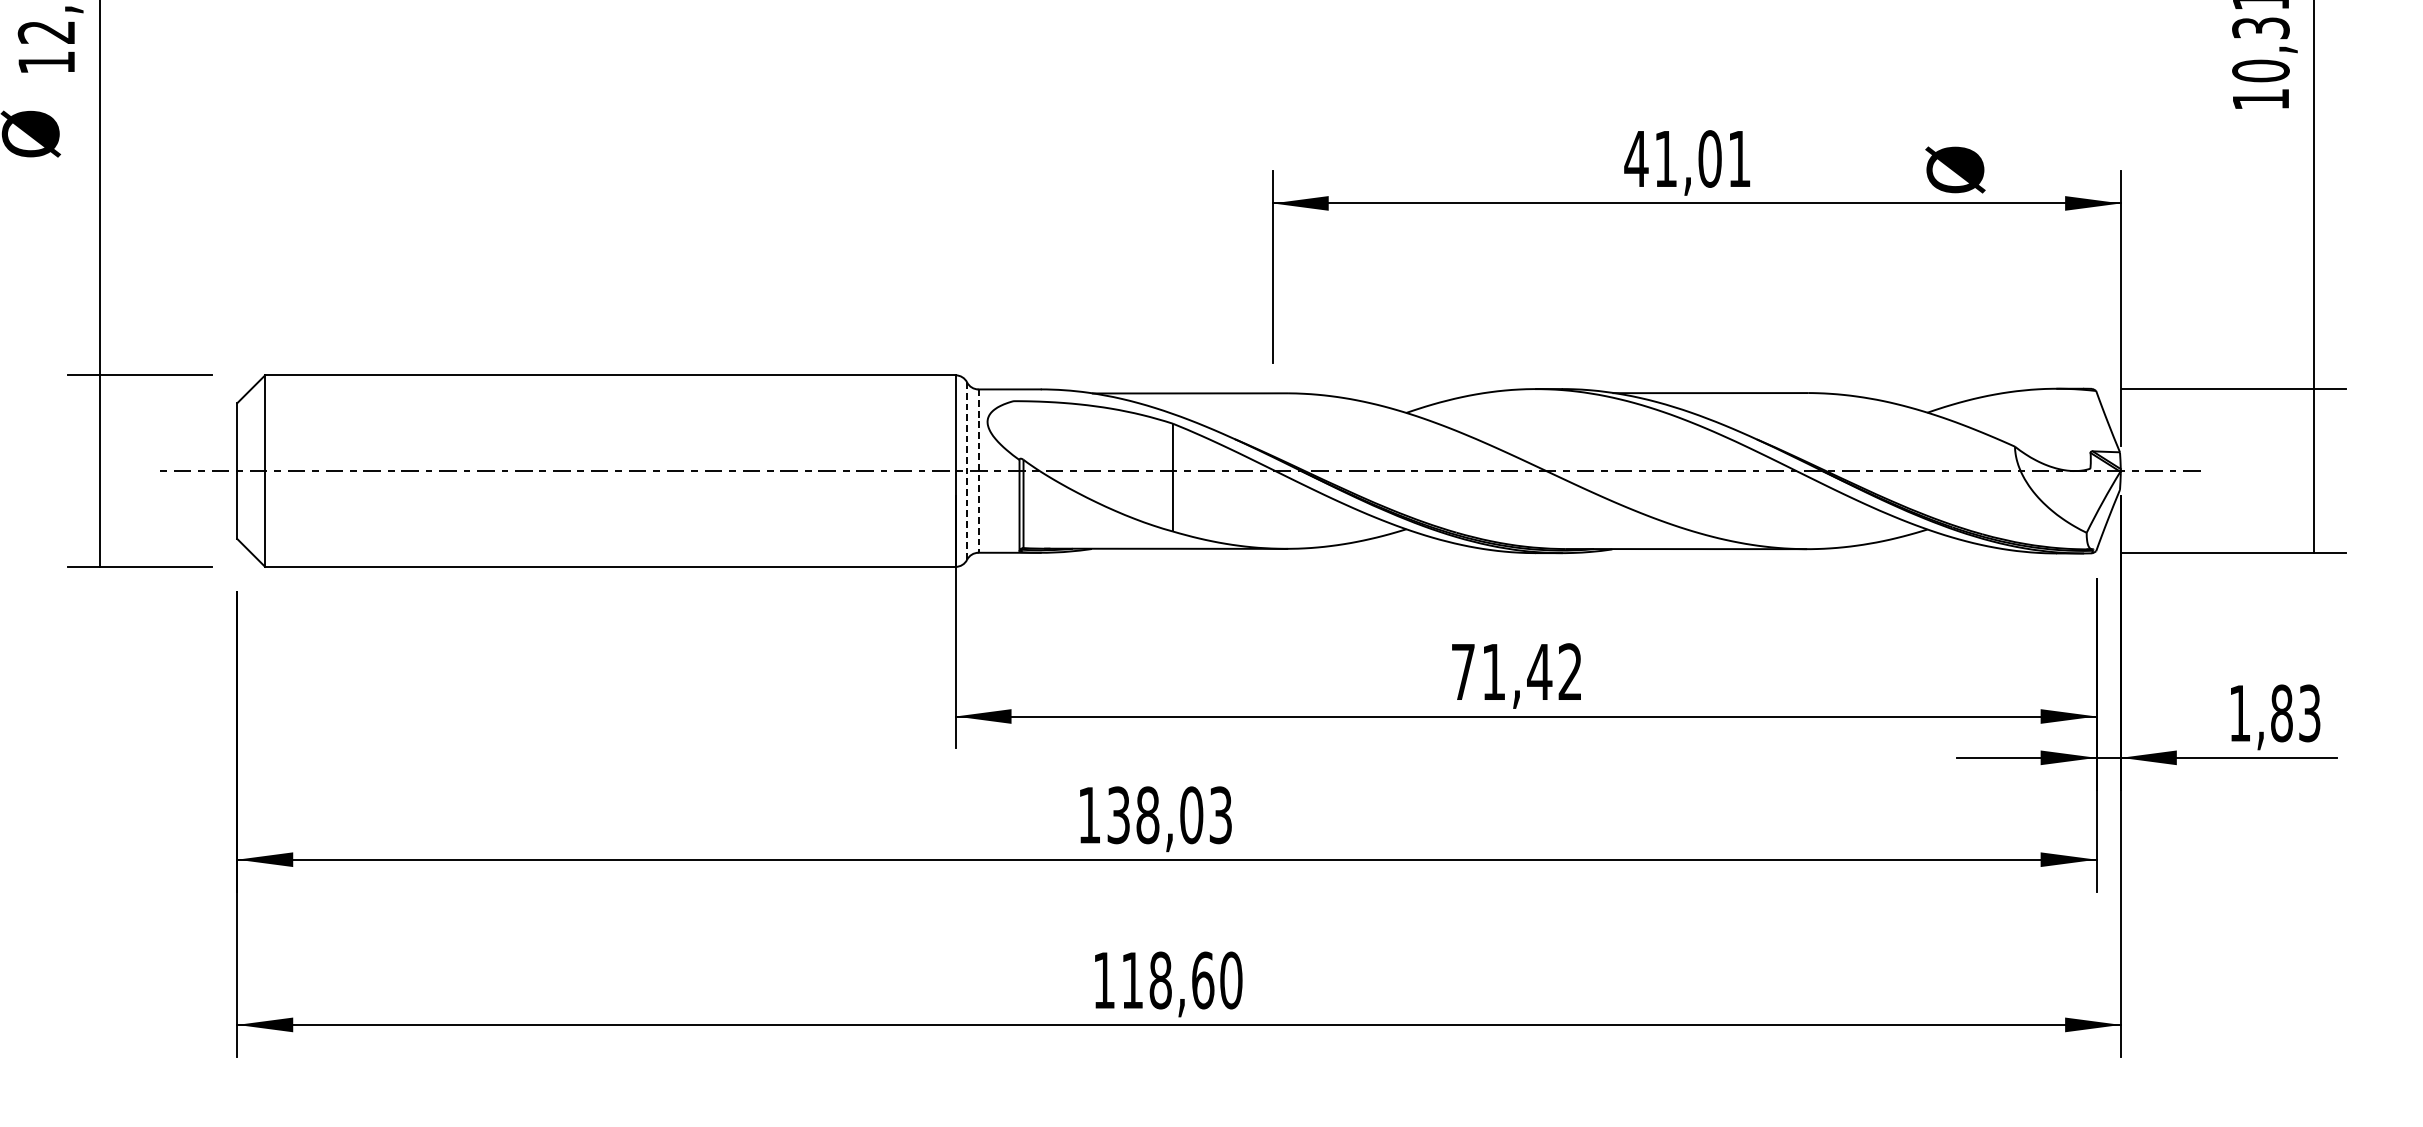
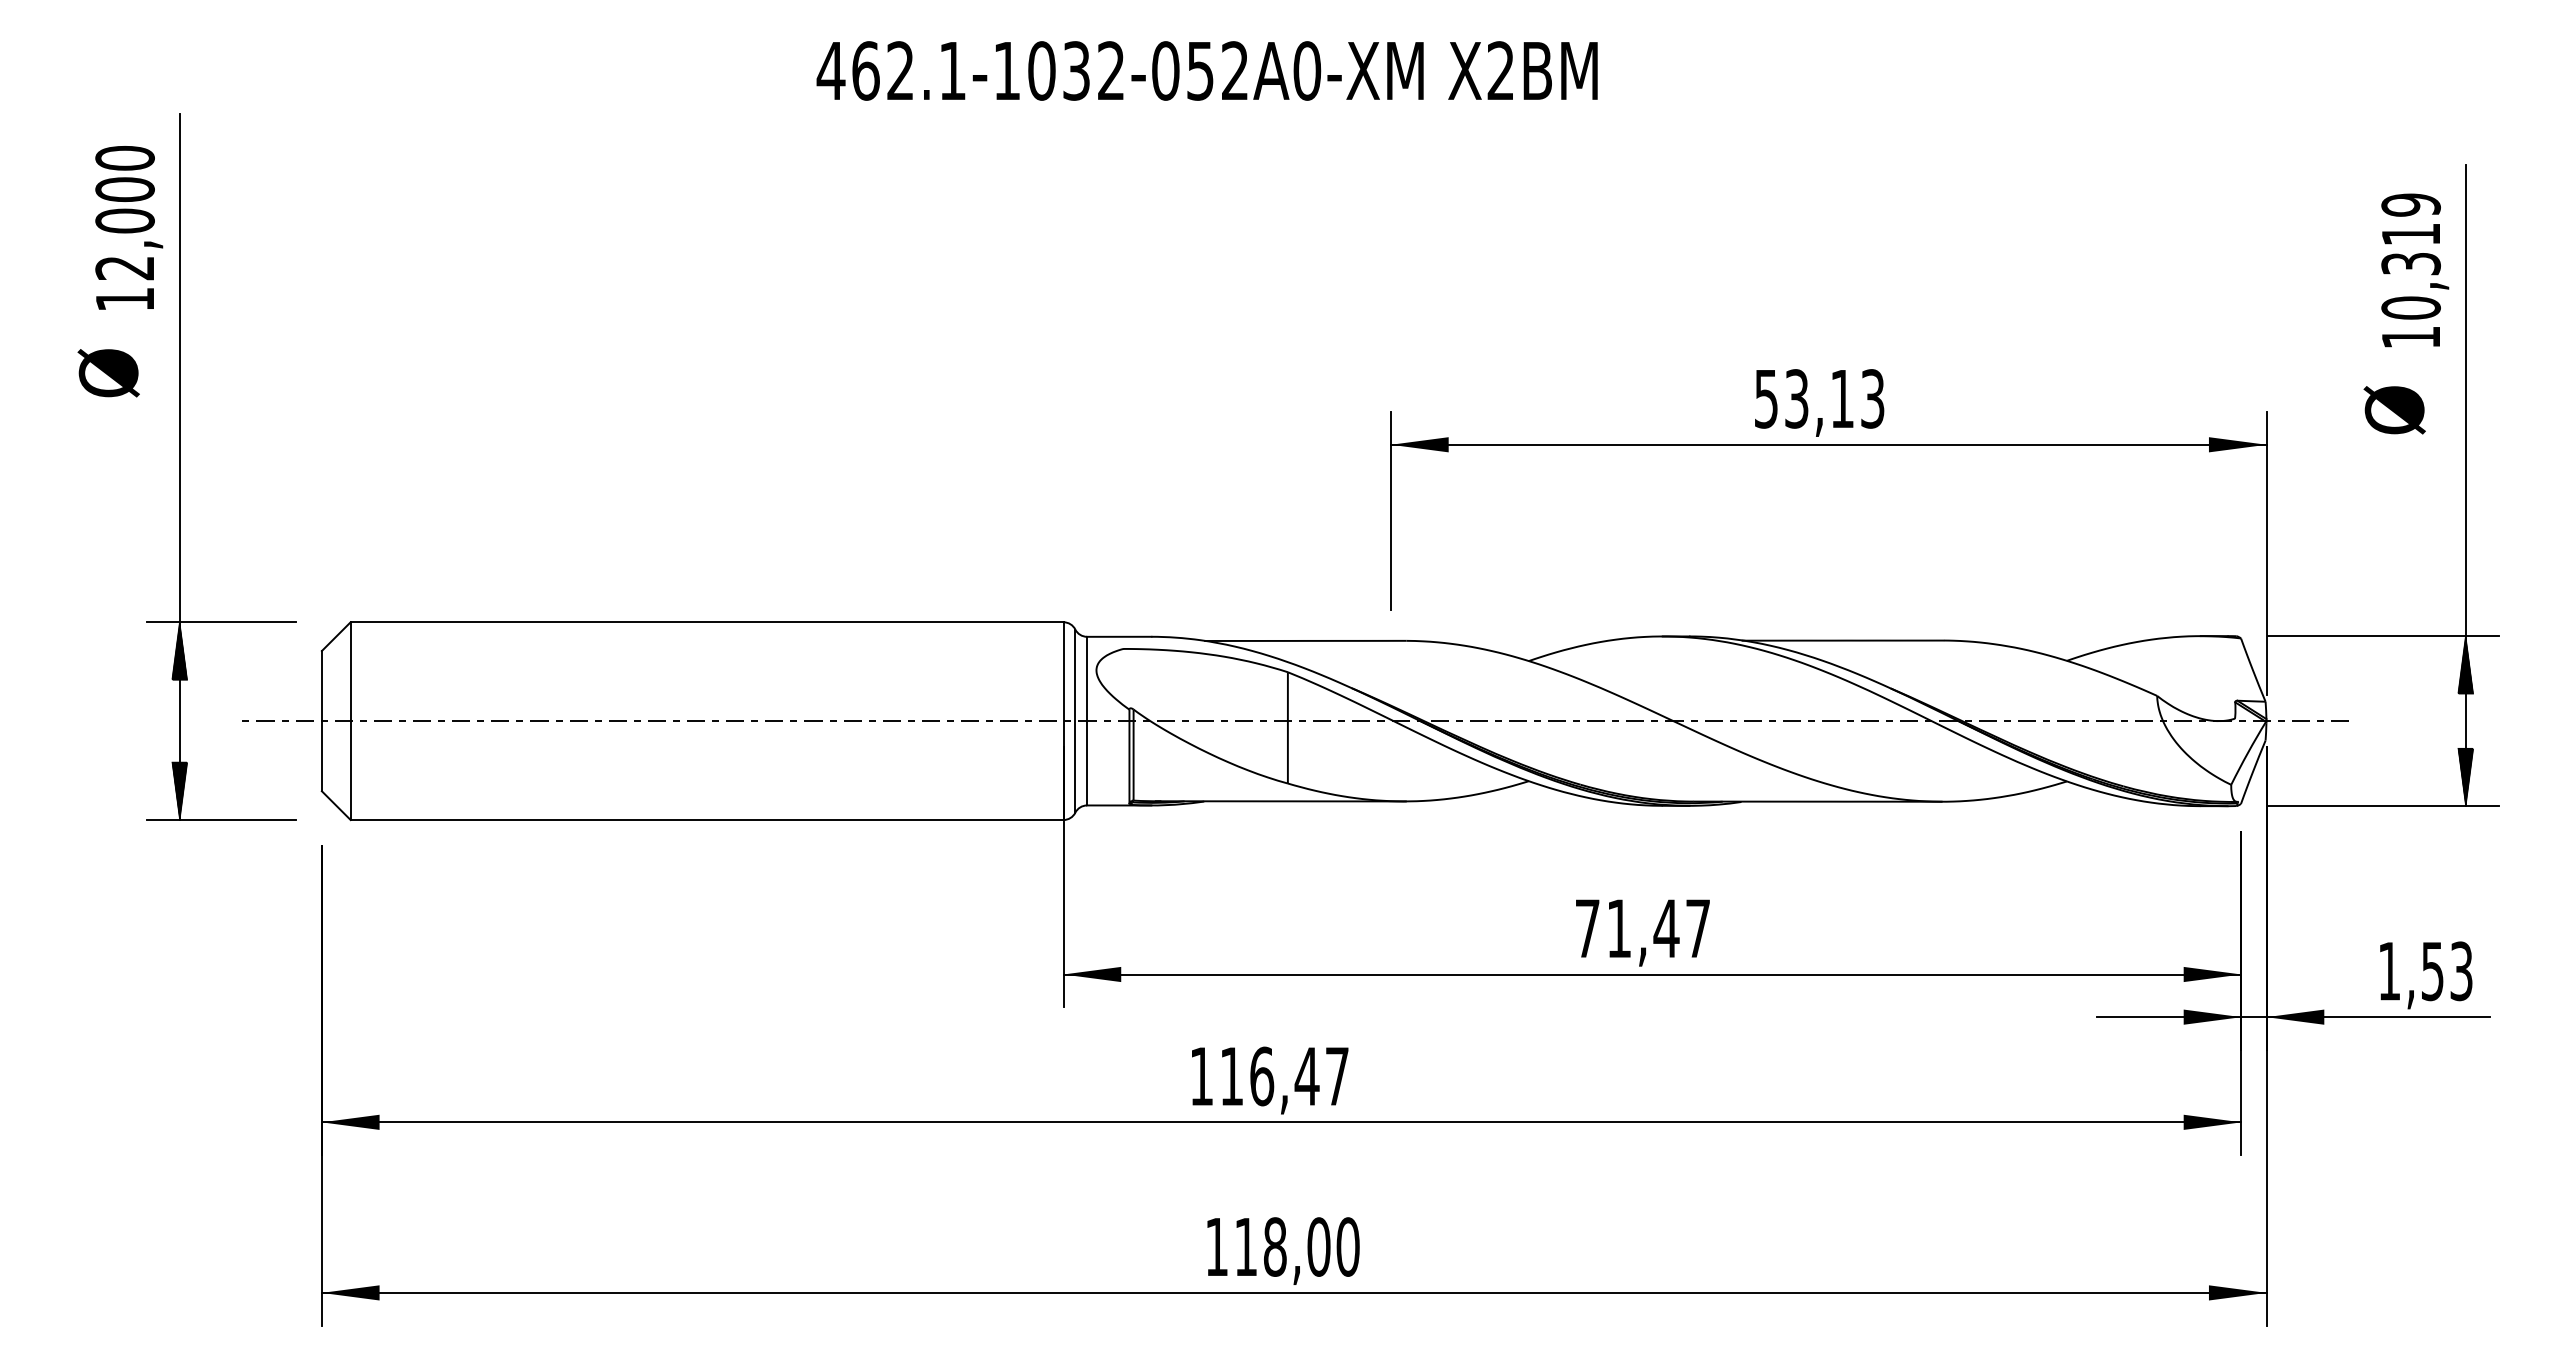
text: (1686, 158) -> (1818, 398), 41,01 -> 53,13
text: (1955, 170) -> (2394, 410), moved
hatch: (99, 402) -> (179, 650), added
hatch: (2313, 416) -> (2465, 664), added
line: (967, 471) -> (1075, 721), dashed -> solid
line: (978, 471) -> (1087, 721), dashed -> solid
hatch: (2313, 524) -> (2465, 776), added
hatch: (99, 538) -> (179, 790), added
text: (1569, 670) -> (1697, 927), 71,42 -> 71,47
text: (2281, 713) -> (2432, 971), 1,83 -> 1,53
text: (1169, 815) -> (1284, 1076), 138,03 -> 116,47
text: (1202, 979) -> (1318, 1246), 118,60 -> 118,00

